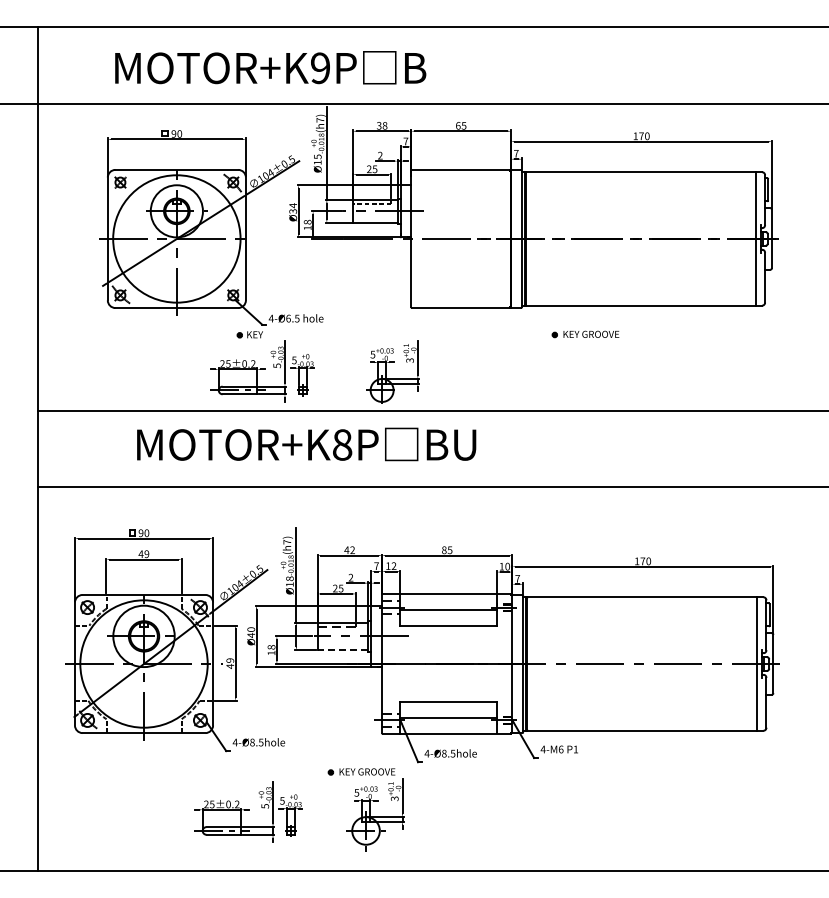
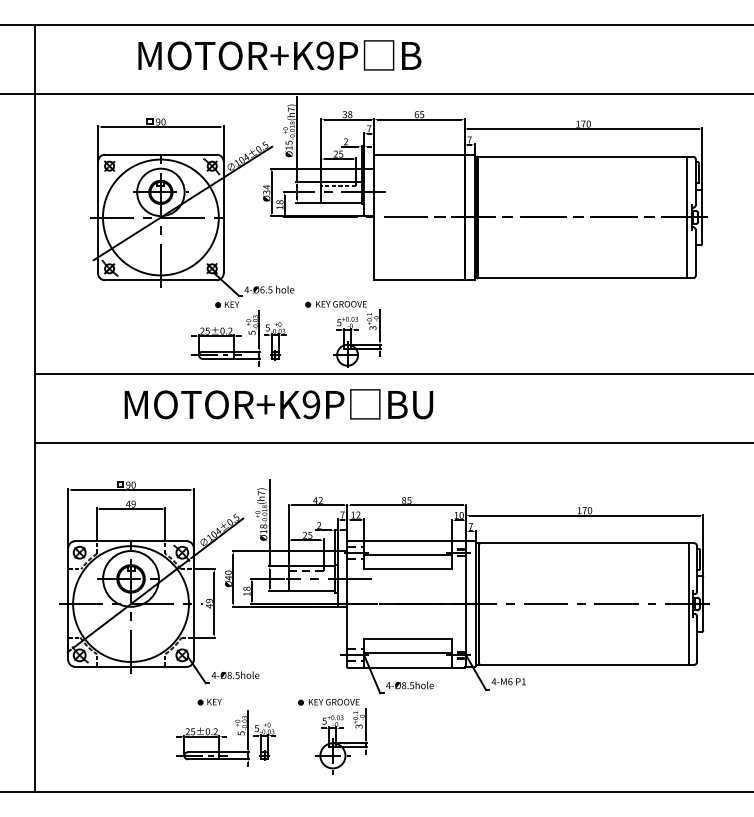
text: (270, 67) -> (279, 55), moved
part: (585, 334) -> (336, 304), moved
text: (342, 444) -> (311, 404), MOTOR+K8P -> MOTOR+K9P
line: (342, 650) -> (311, 591), dashed -> solid
part: (230, 771) -> (209, 701), added

